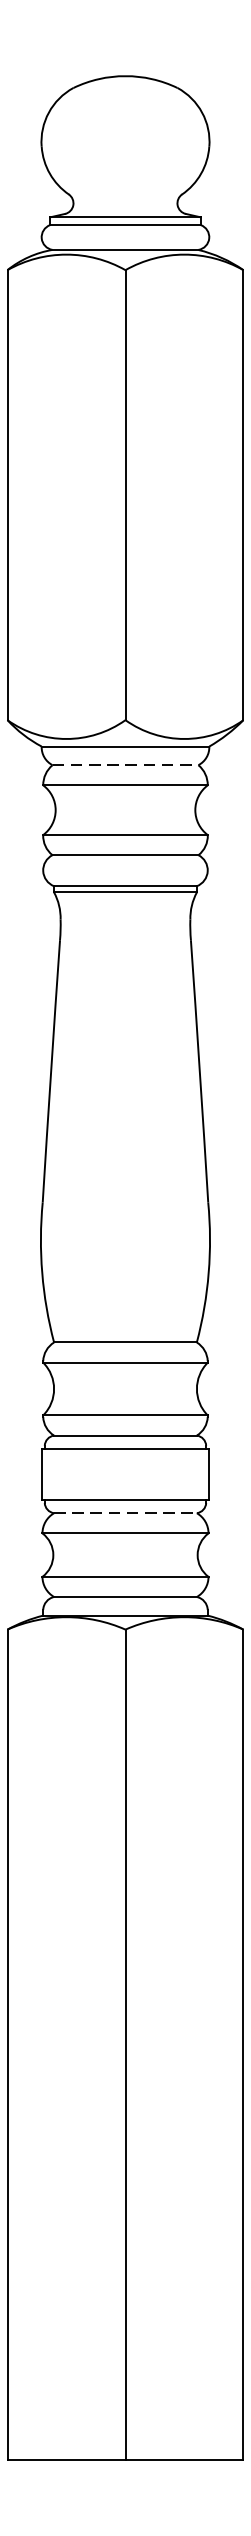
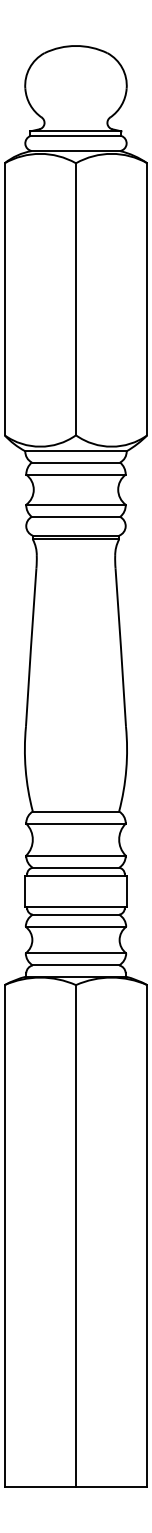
line: (126, 765) -> (76, 462), dashed -> solid
line: (126, 1512) -> (76, 914), dashed -> solid

